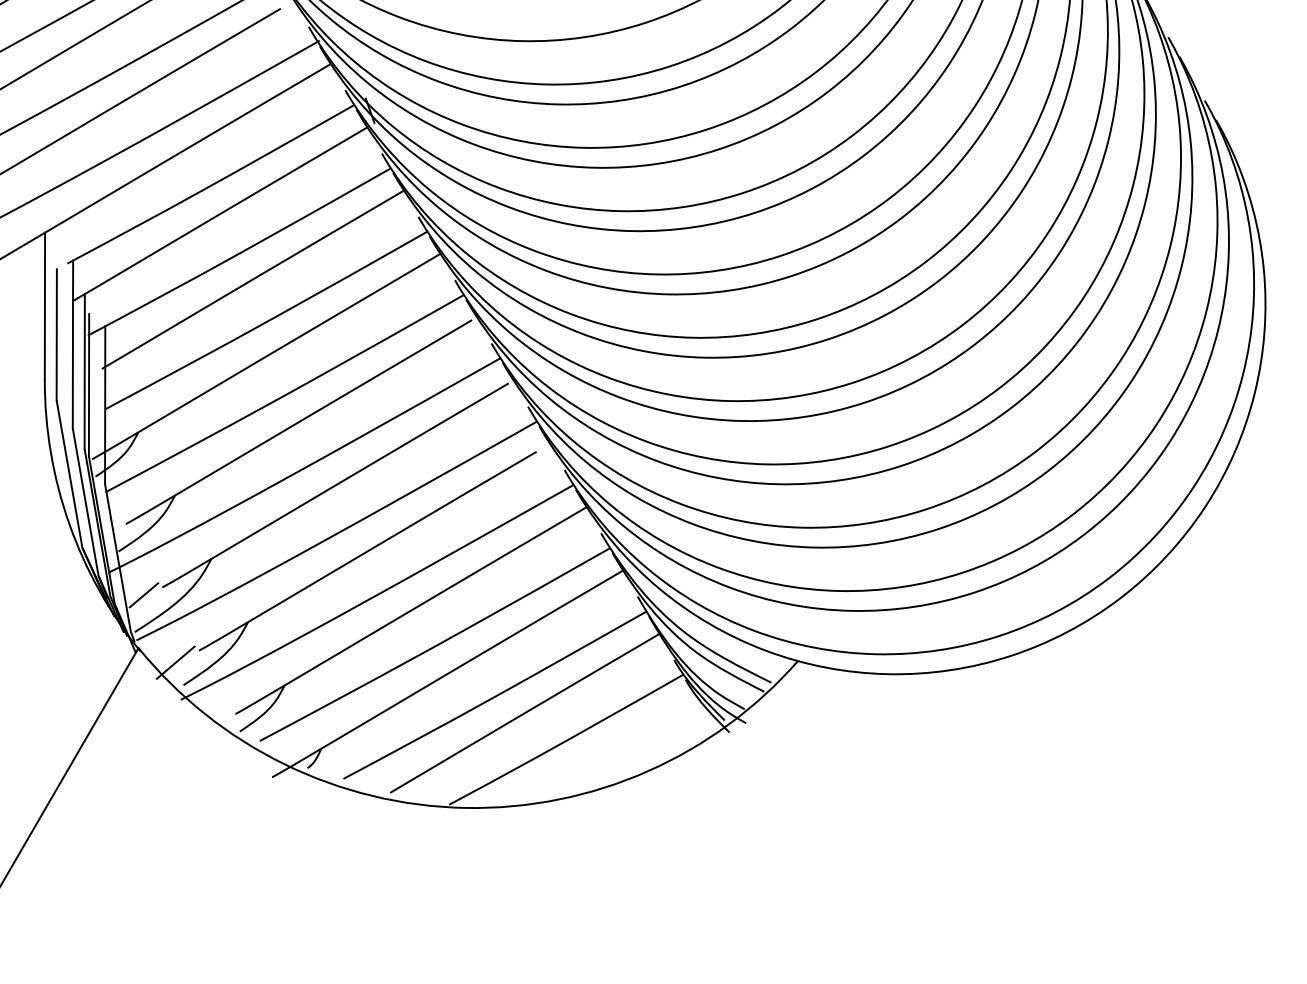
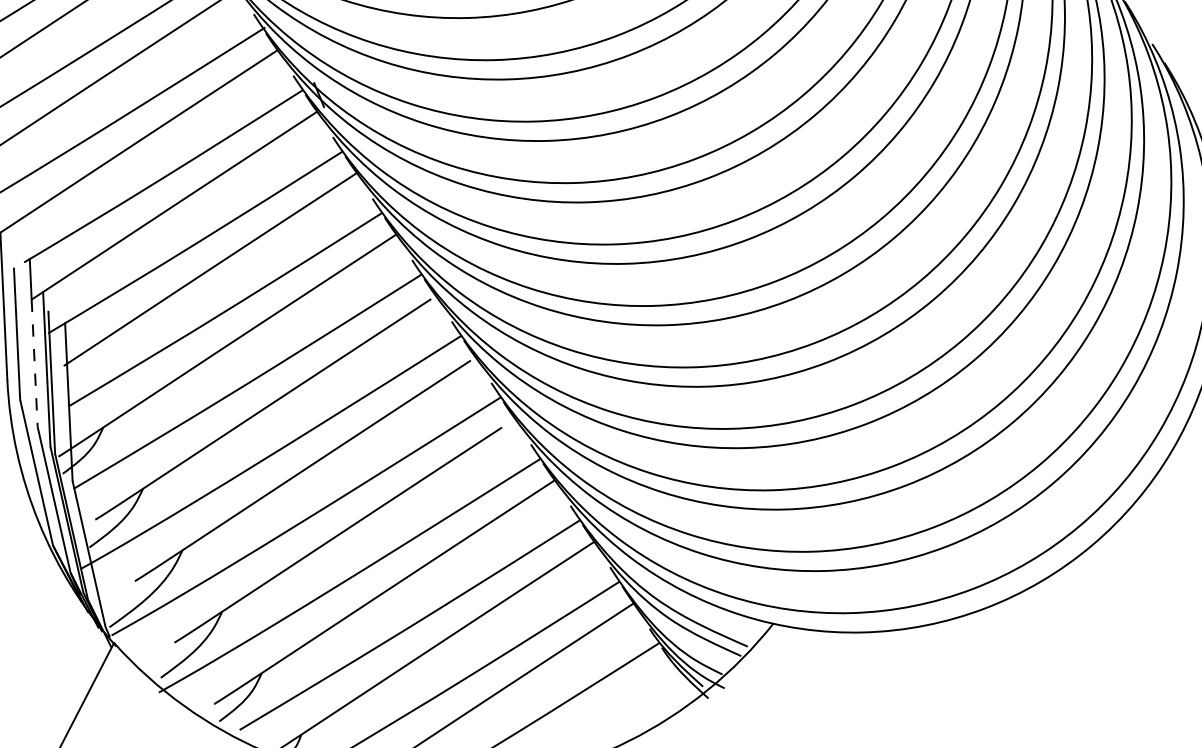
line: (72, 364) -> (34, 362), solid -> dashed
line: (143, 595) -> (116, 590), removed
line: (175, 662) -> (151, 655), removed

